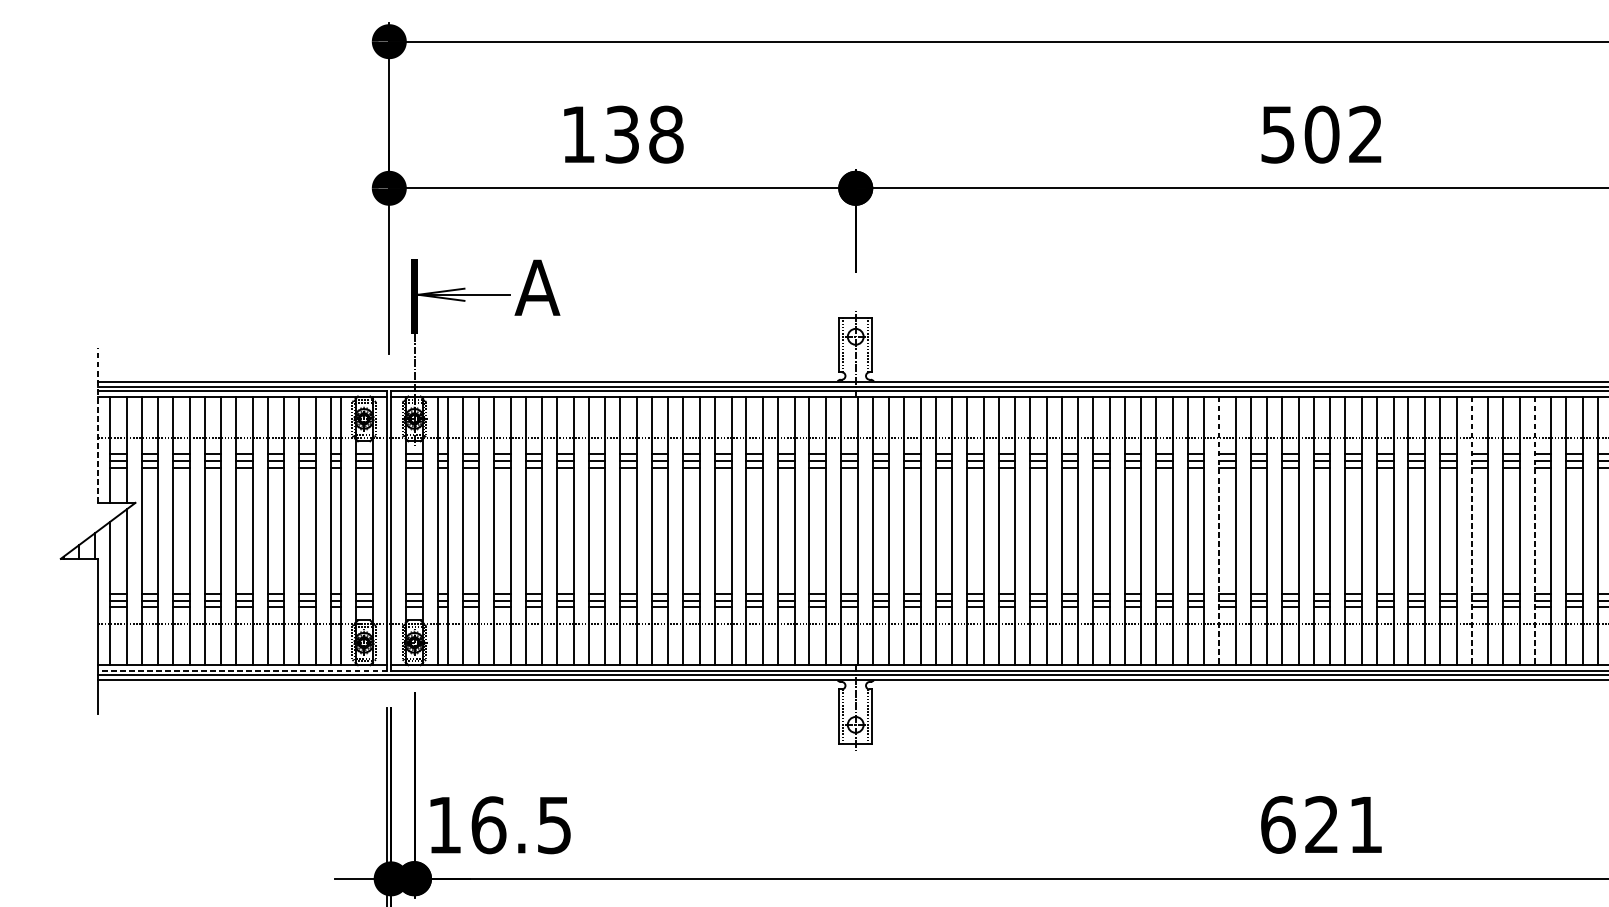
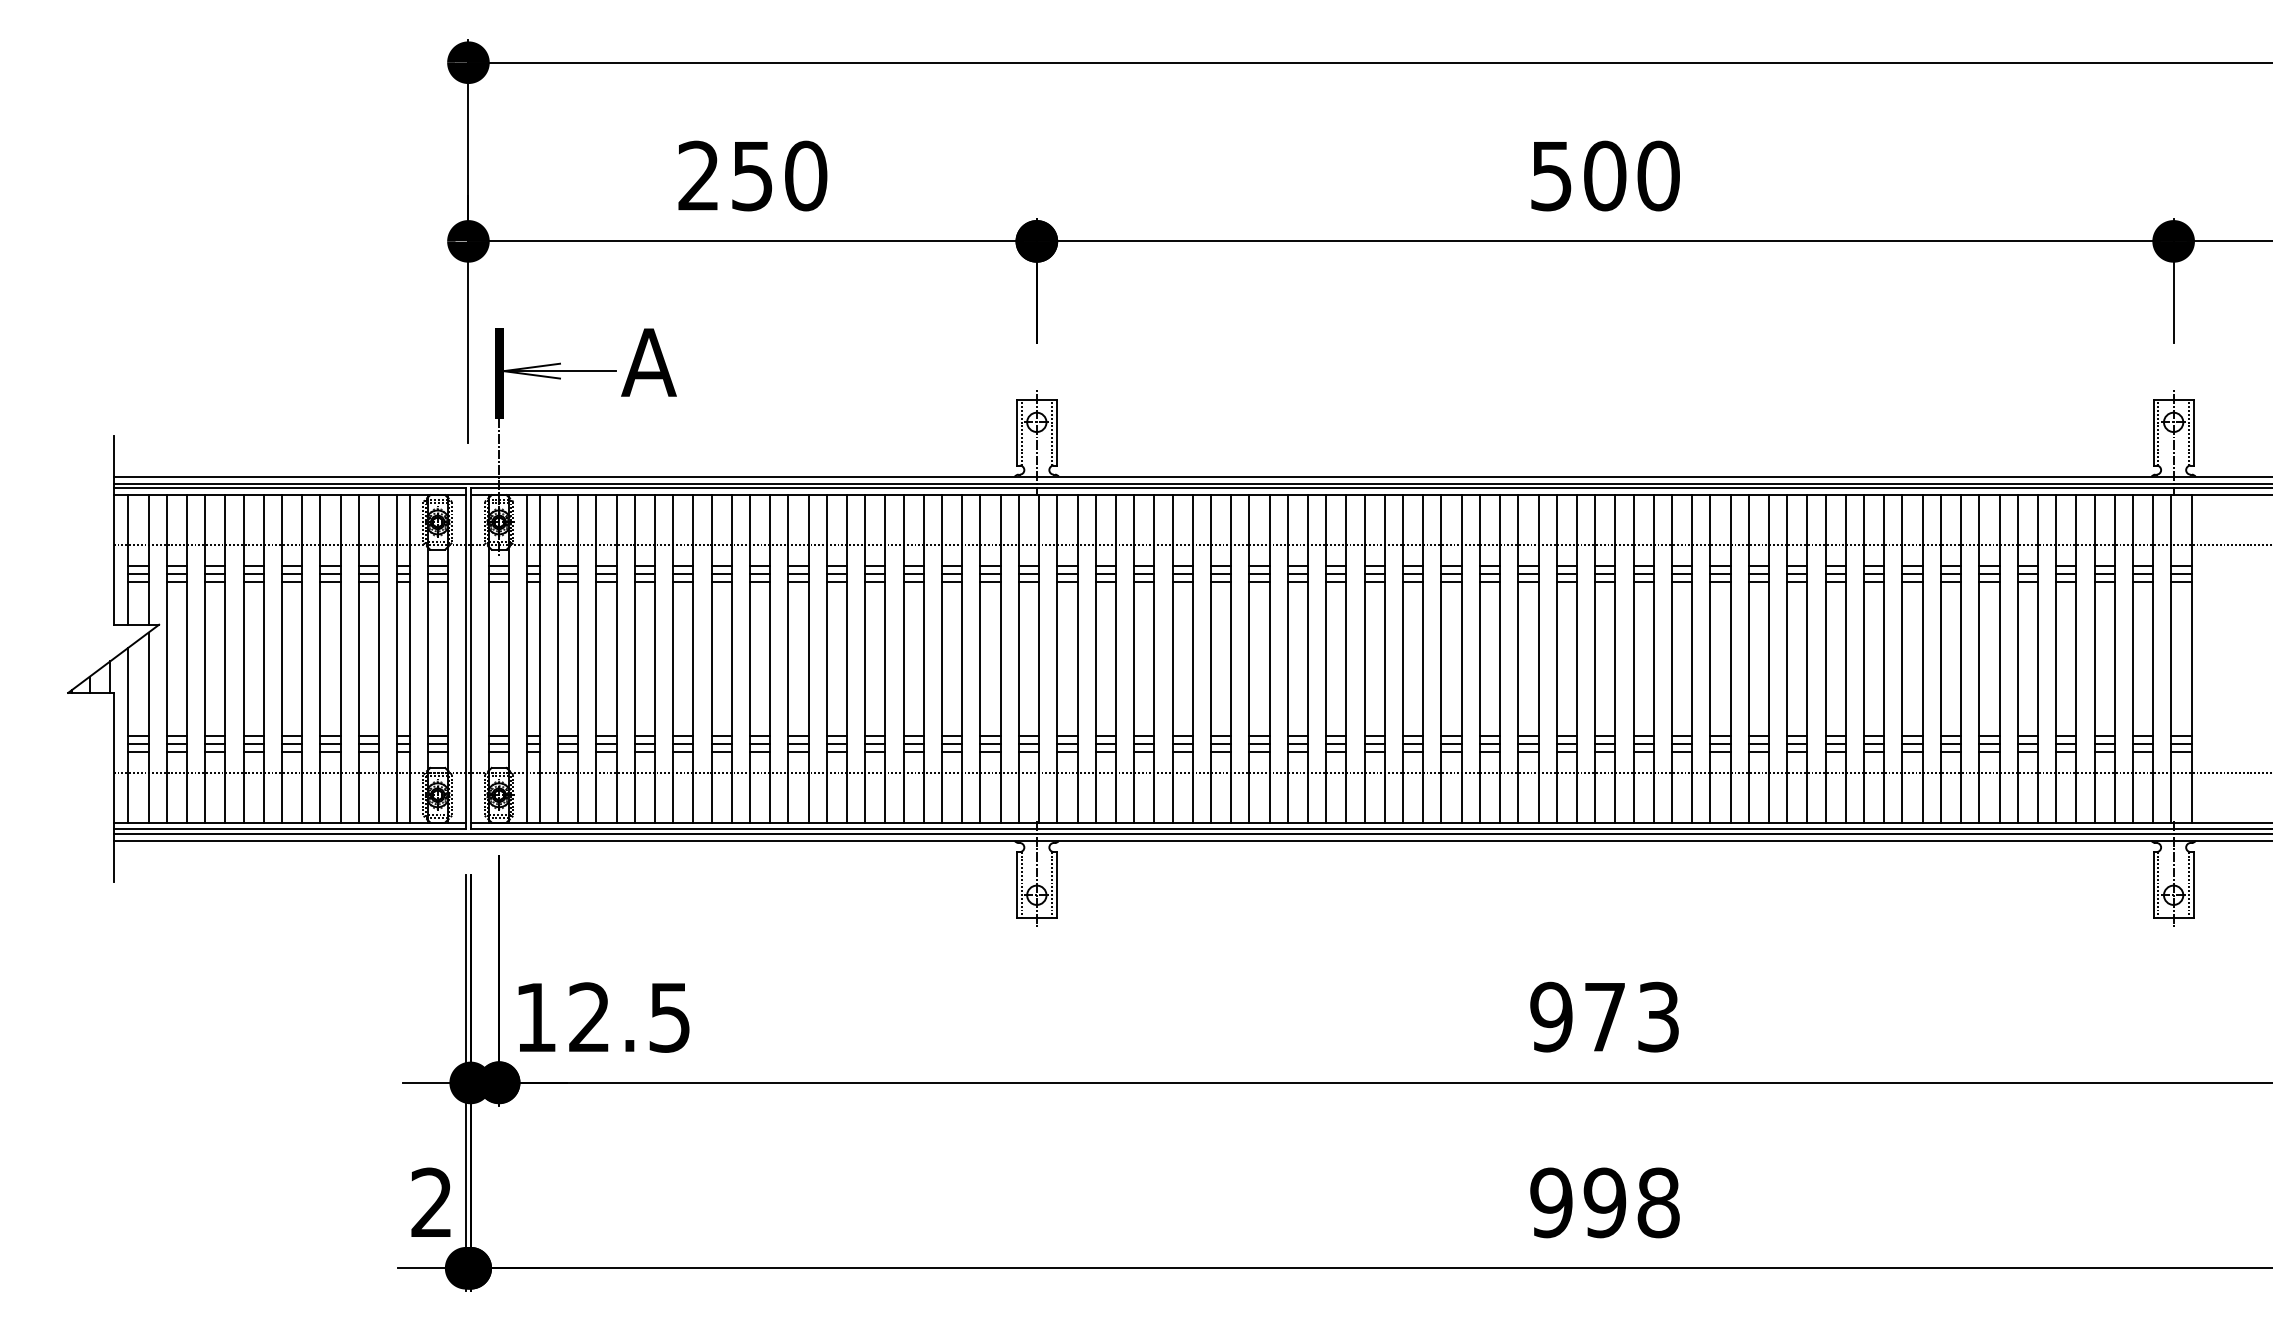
text: (622, 134) -> (752, 175), 138 -> 250
text: (1365, 134) -> (1658, 175), 502 -> 500
line: (98, 424) -> (113, 529), dashed -> solid
line: (1218, 530) -> (1479, 658), dashed -> solid
line: (1471, 530) -> (1787, 658), dashed -> solid
line: (1534, 530) -> (1864, 658), dashed -> solid
line: (242, 670) -> (289, 829), dashed -> solid
text: (1321, 824) -> (1604, 1016), 621 -> 973
text: (489, 825) -> (590, 1017), 16.5 -> 12.5

